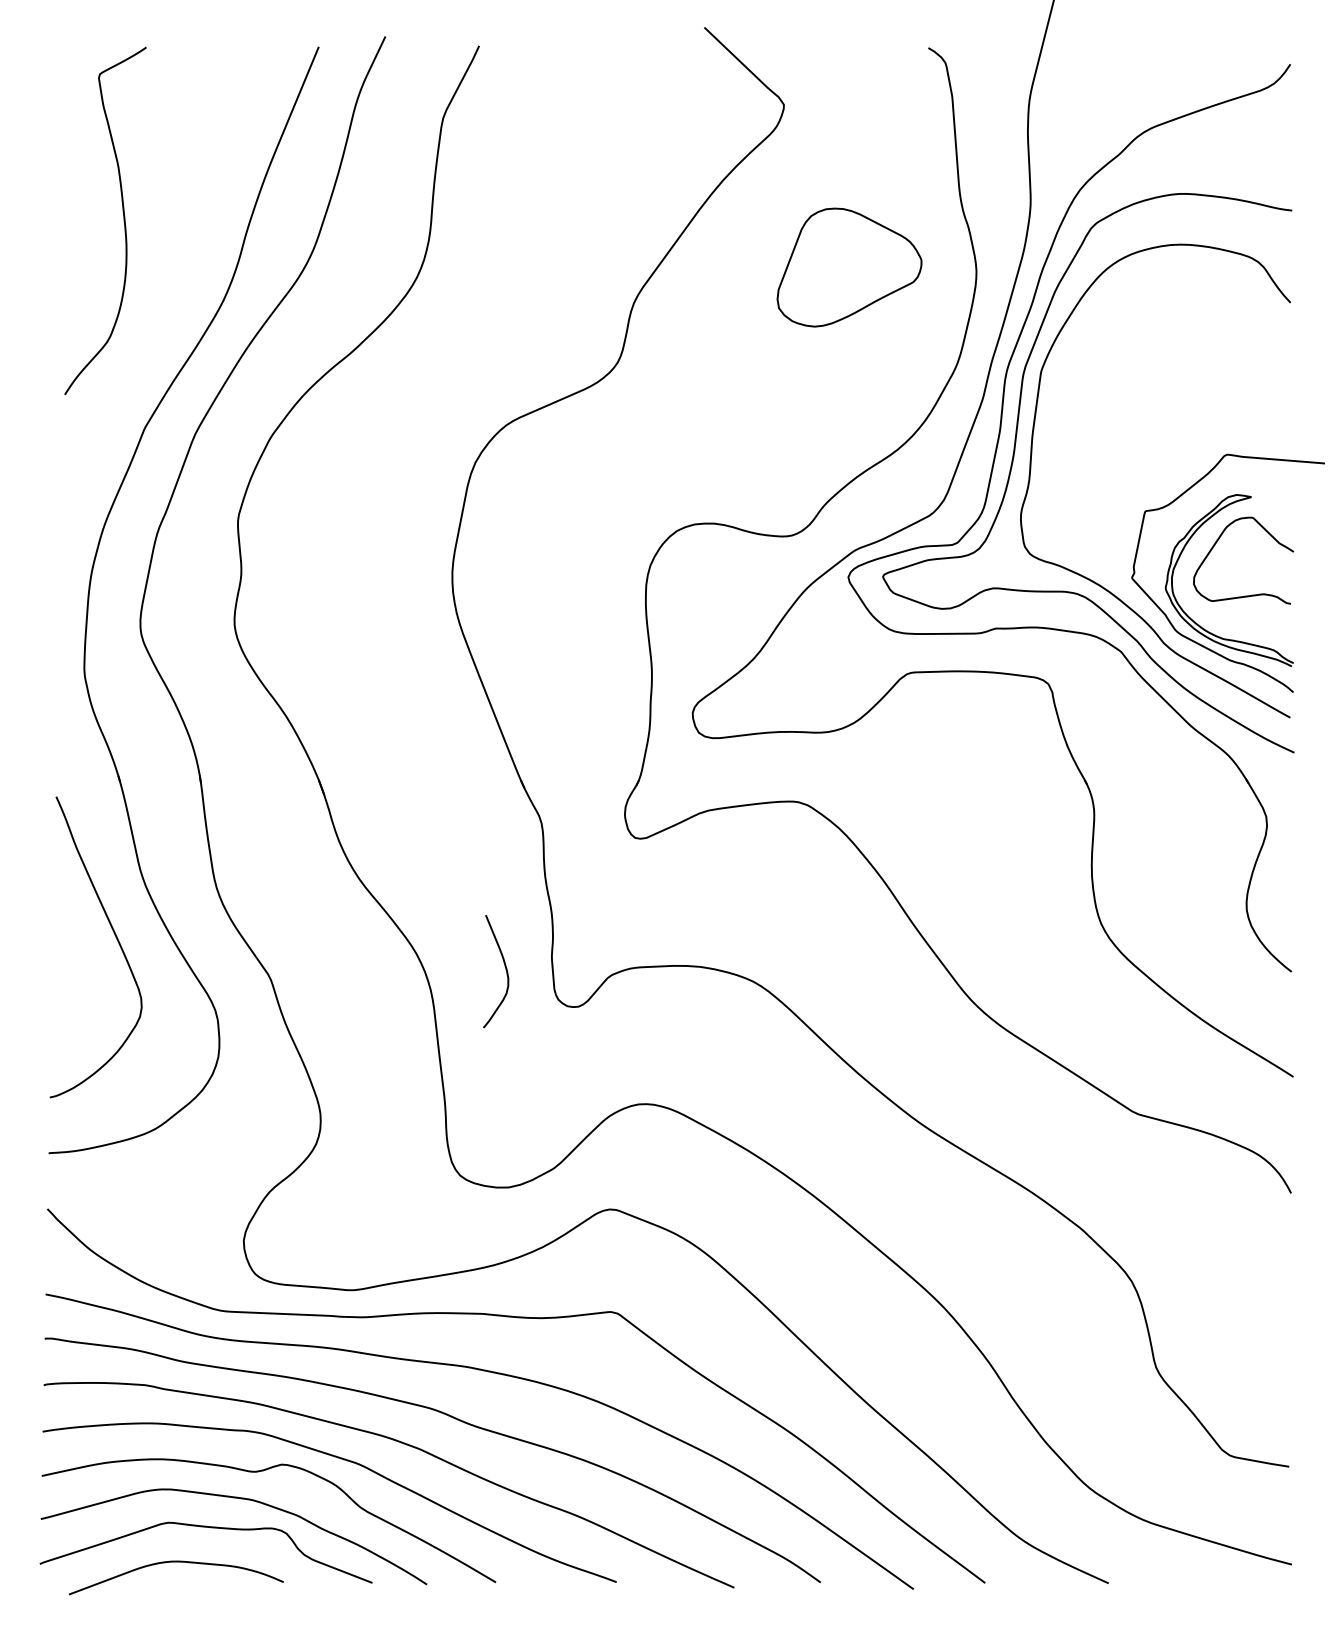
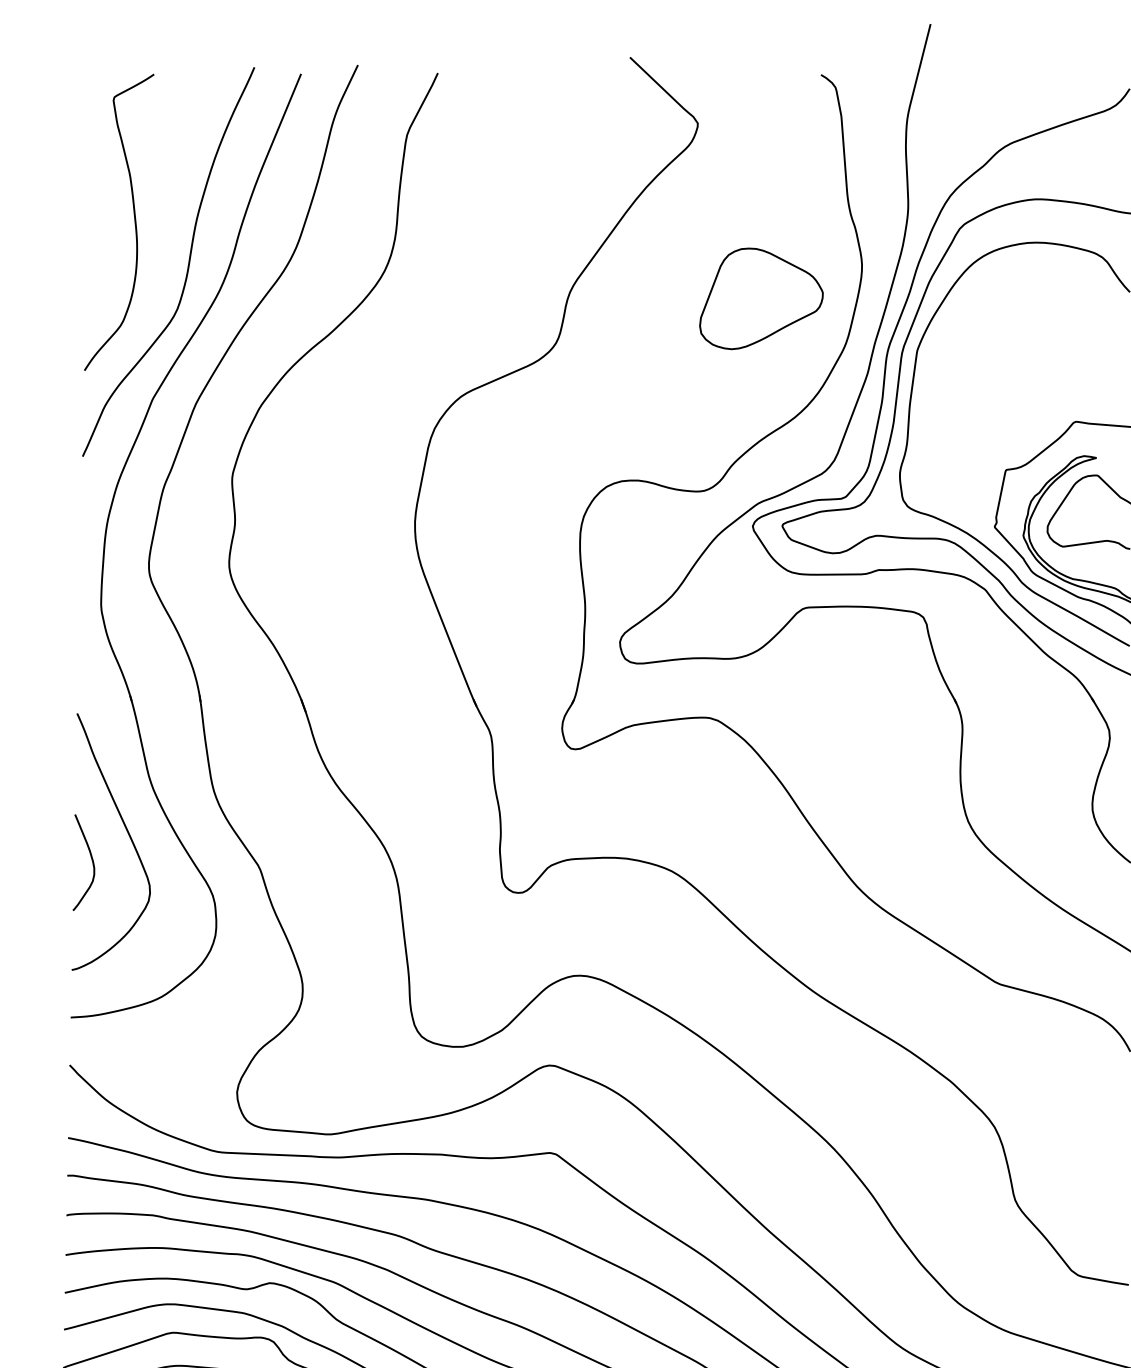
part: (849, 267) -> (761, 298), moved
curve: (185, 273) -> (187, 267), added
curve: (505, 969) -> (91, 860), moved

